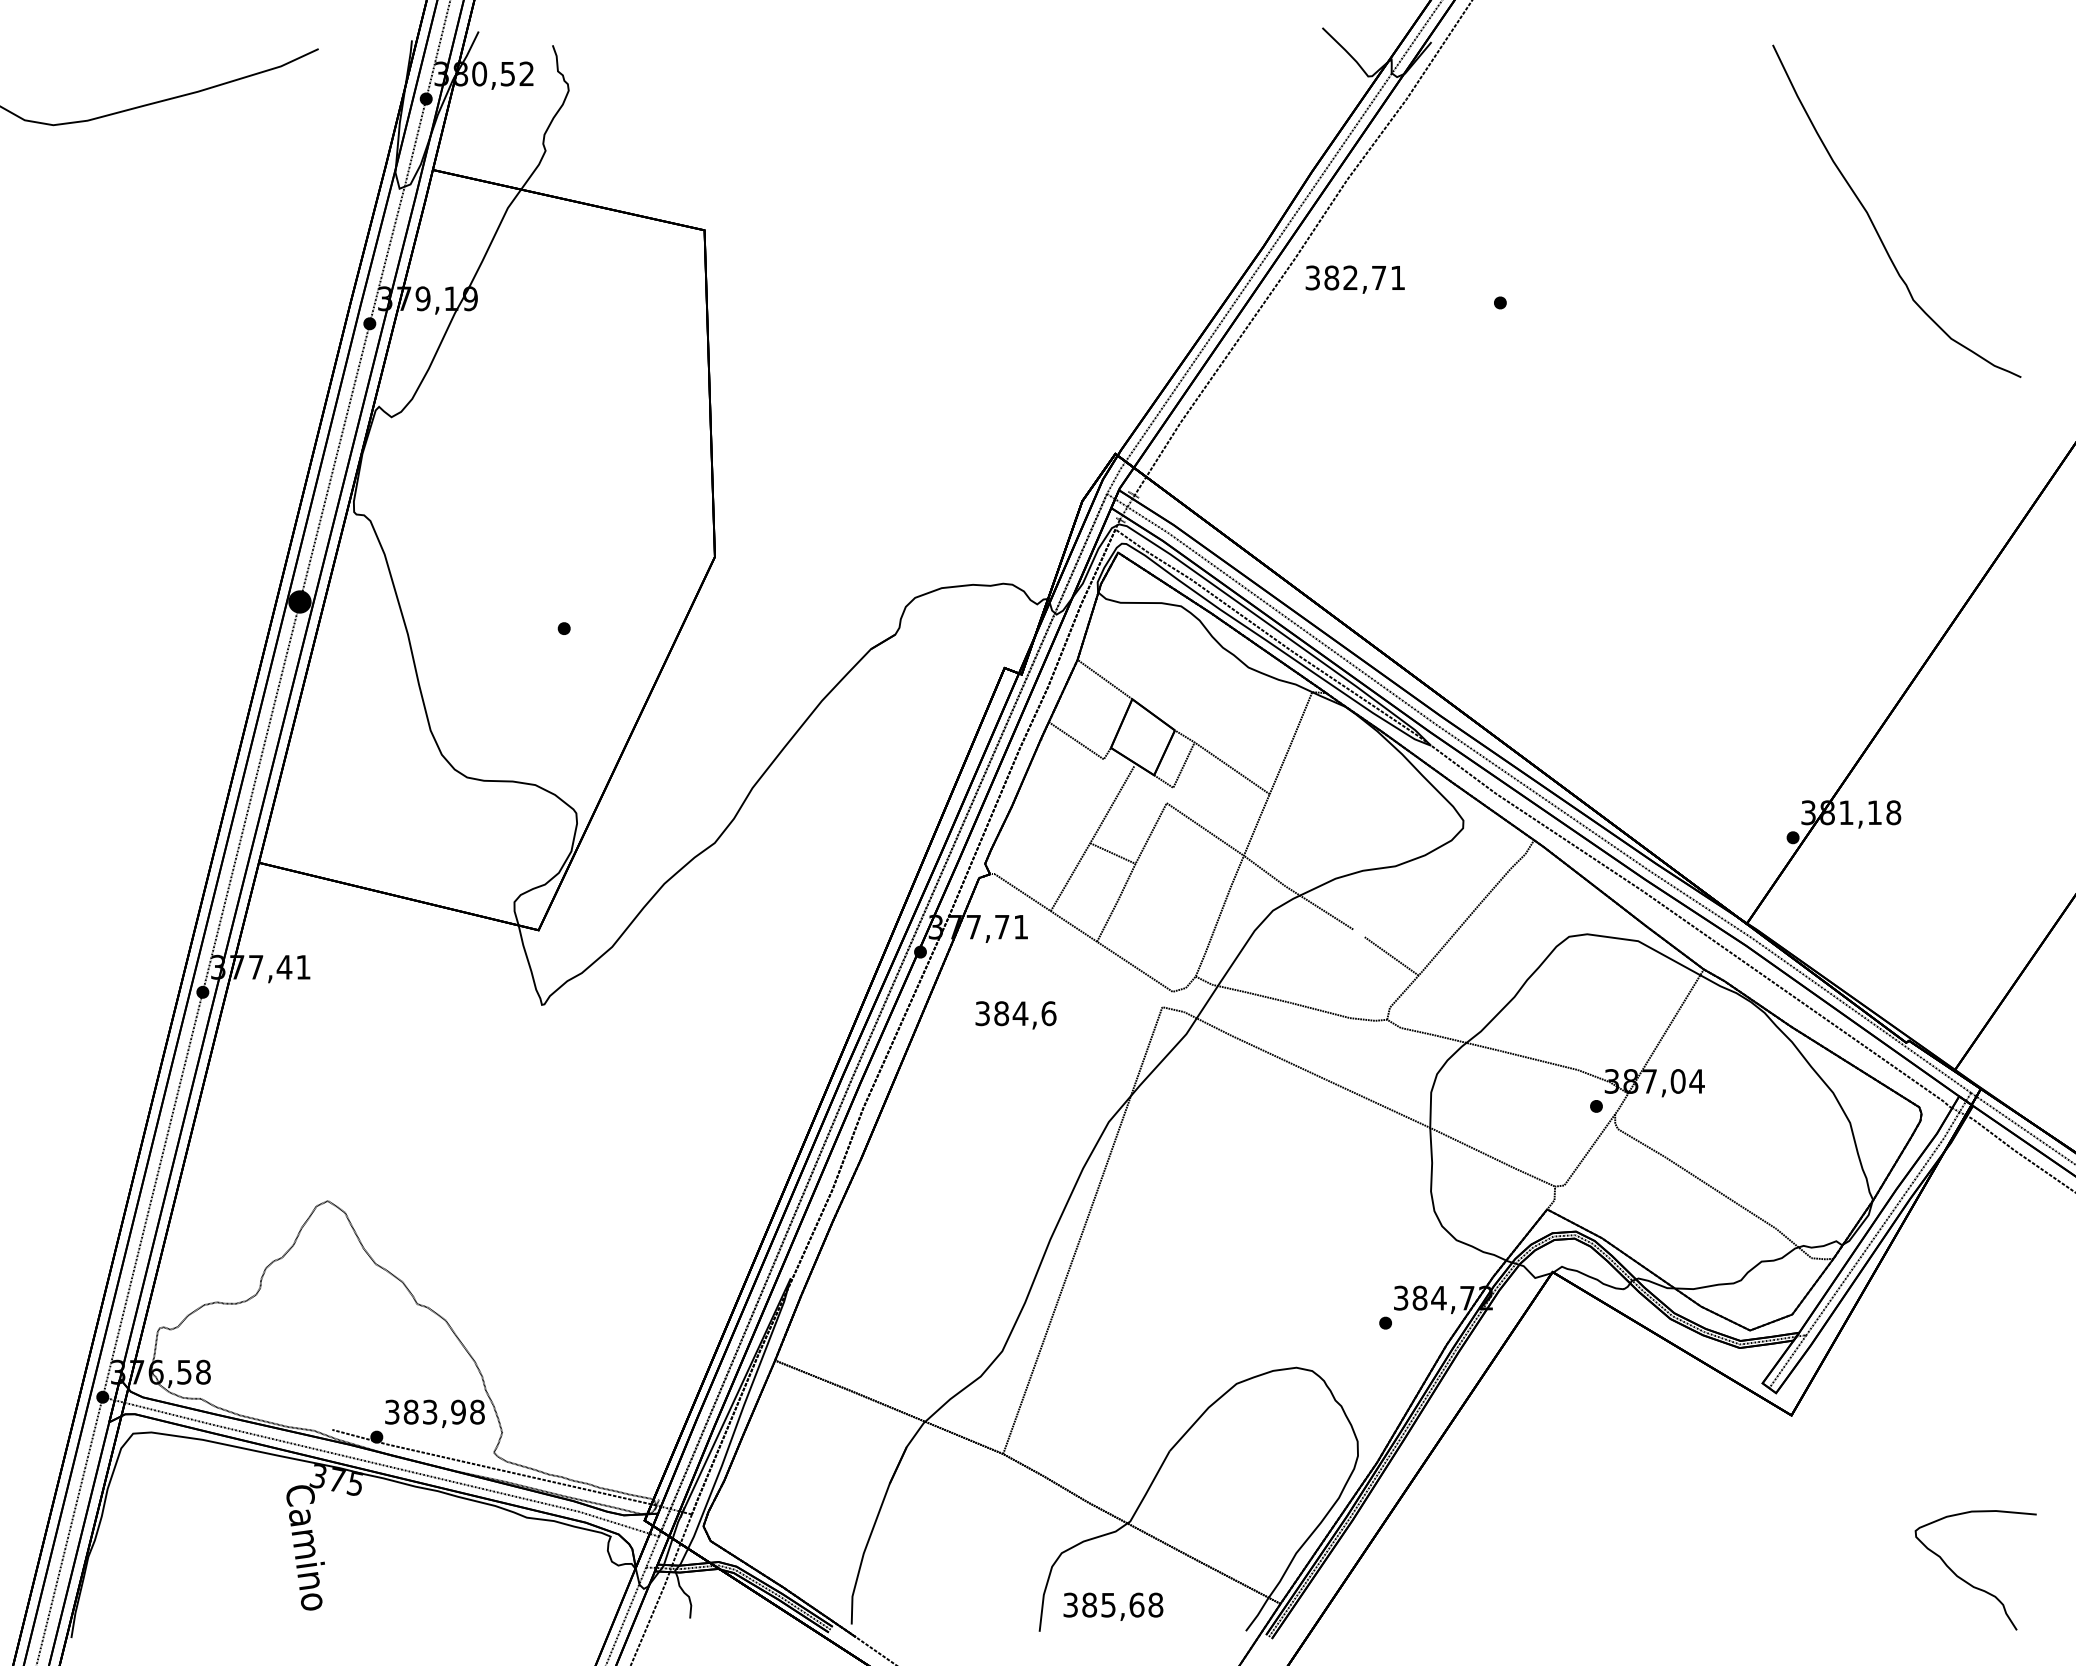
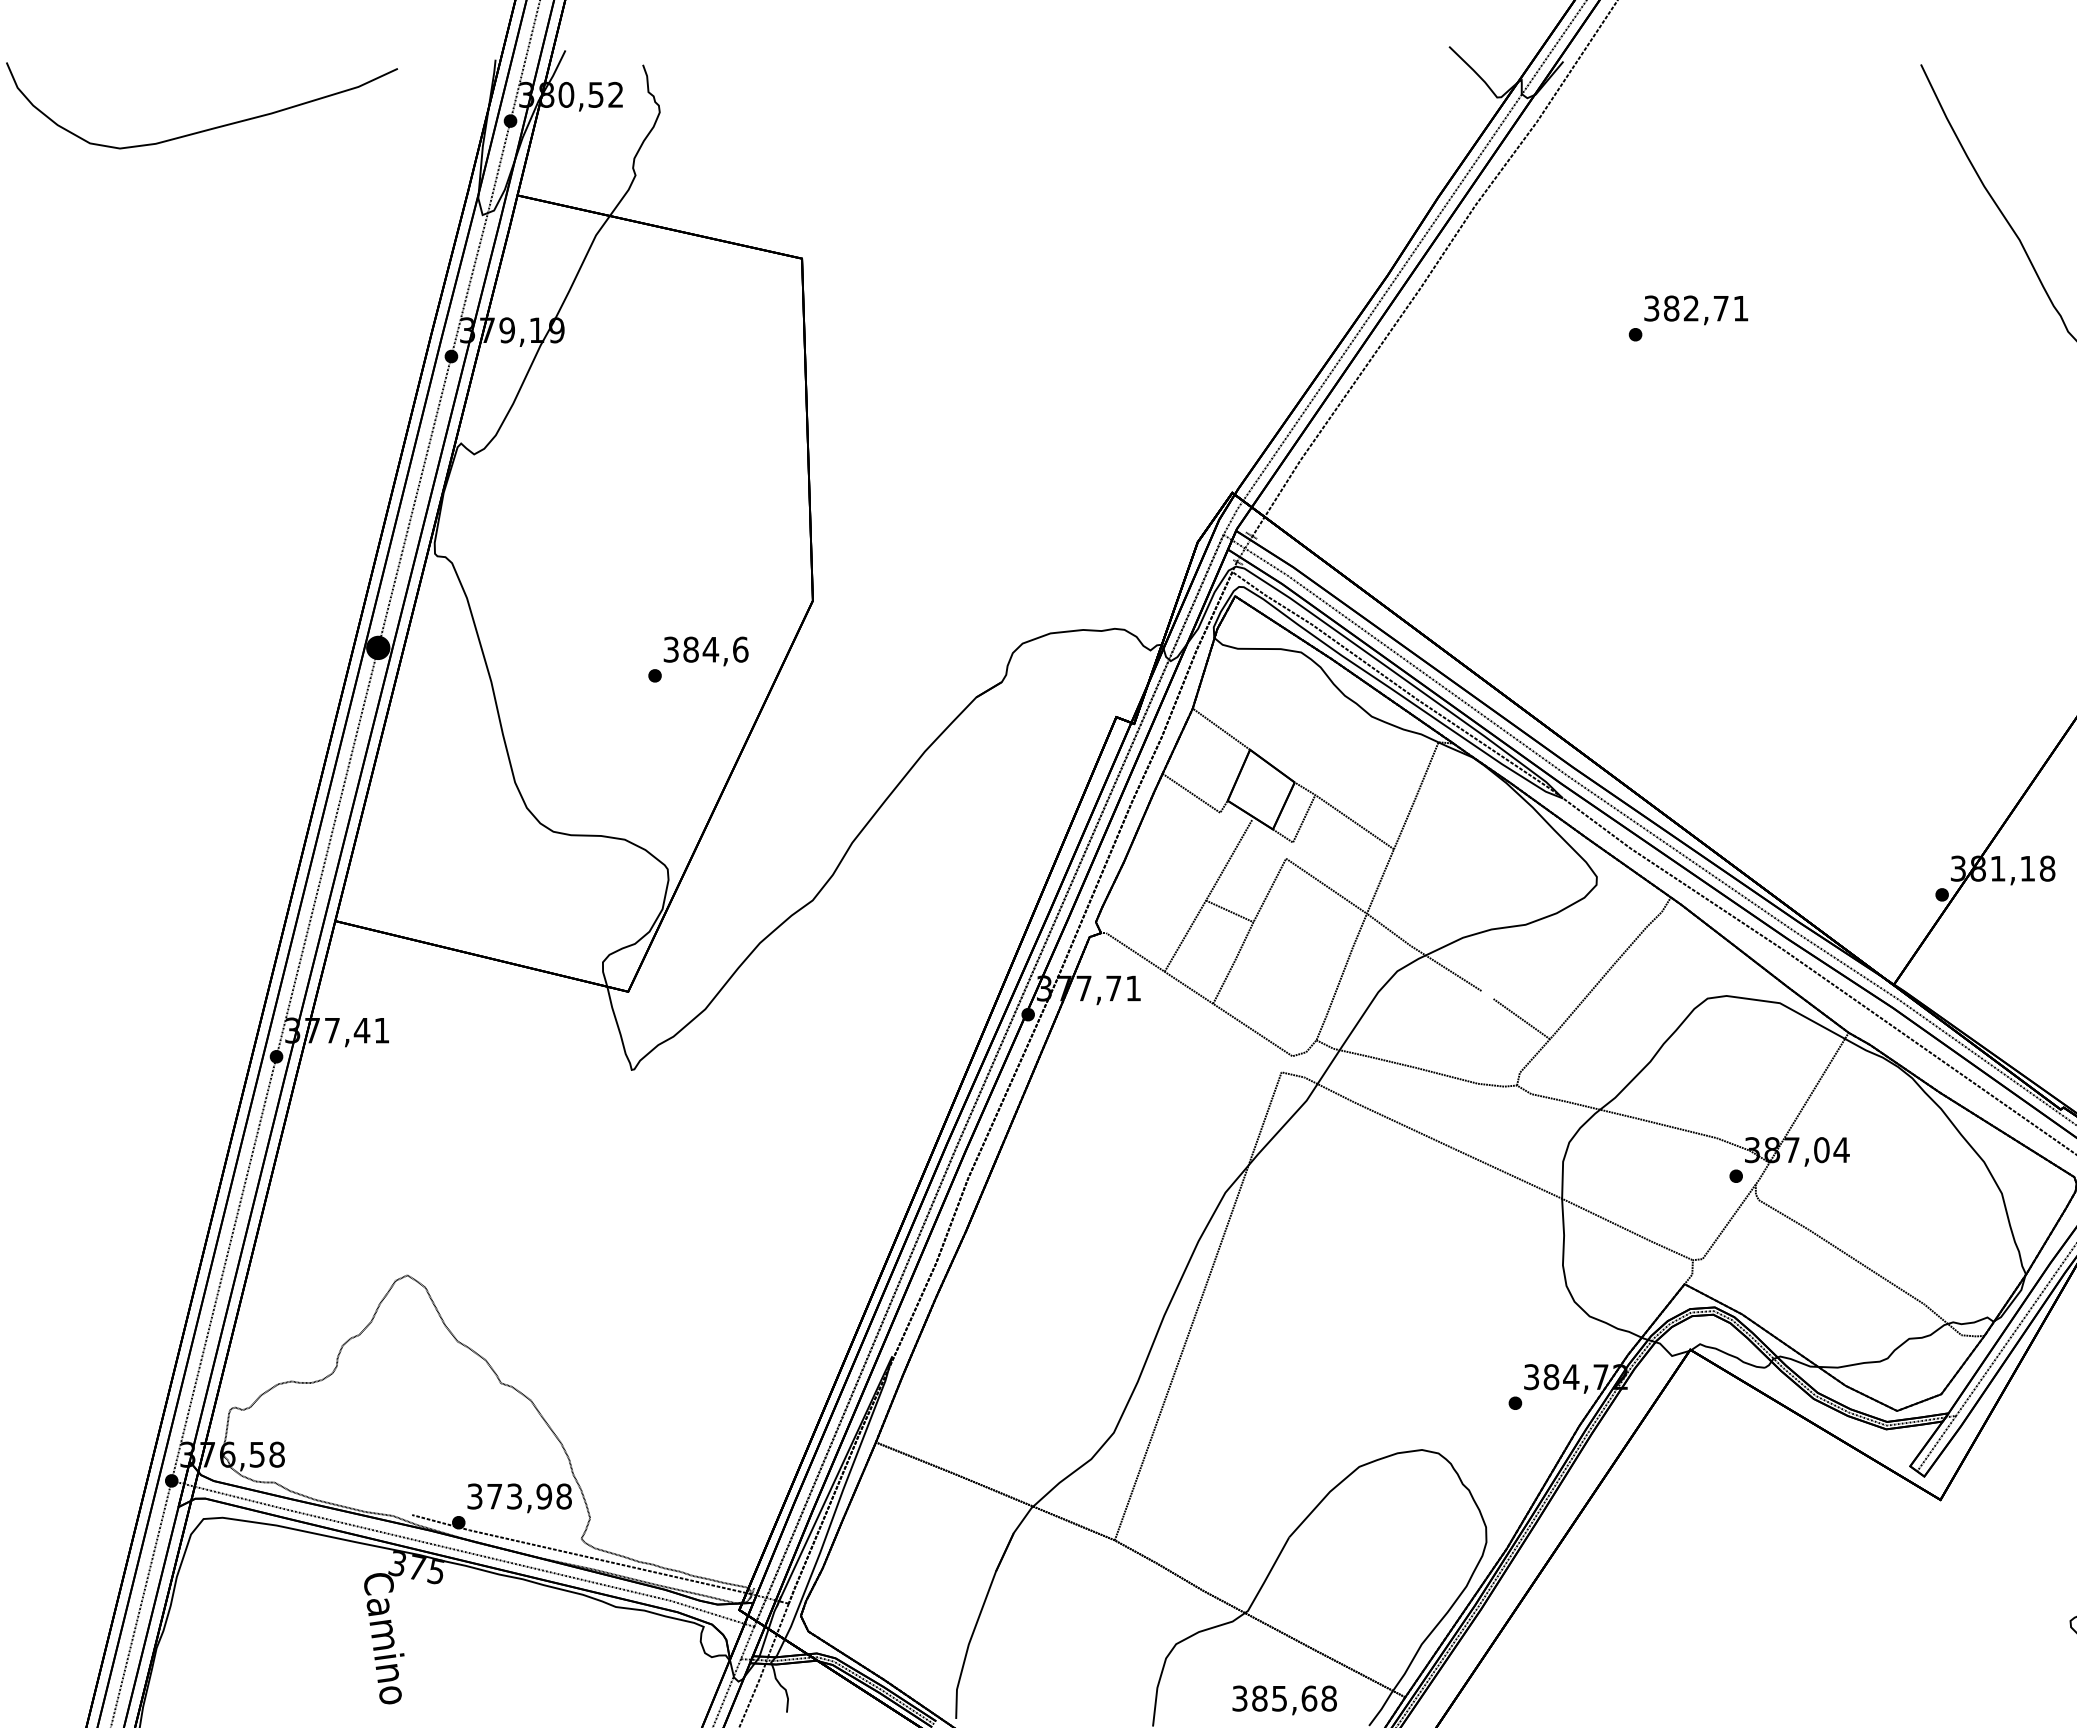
text: (1354, 279) -> (1695, 310), moved
text: (1015, 1015) -> (705, 651), moved
text: (410, 1411) -> (494, 1495), 383,98 -> 373,98
text: (1113, 1606) -> (1284, 1700), moved

